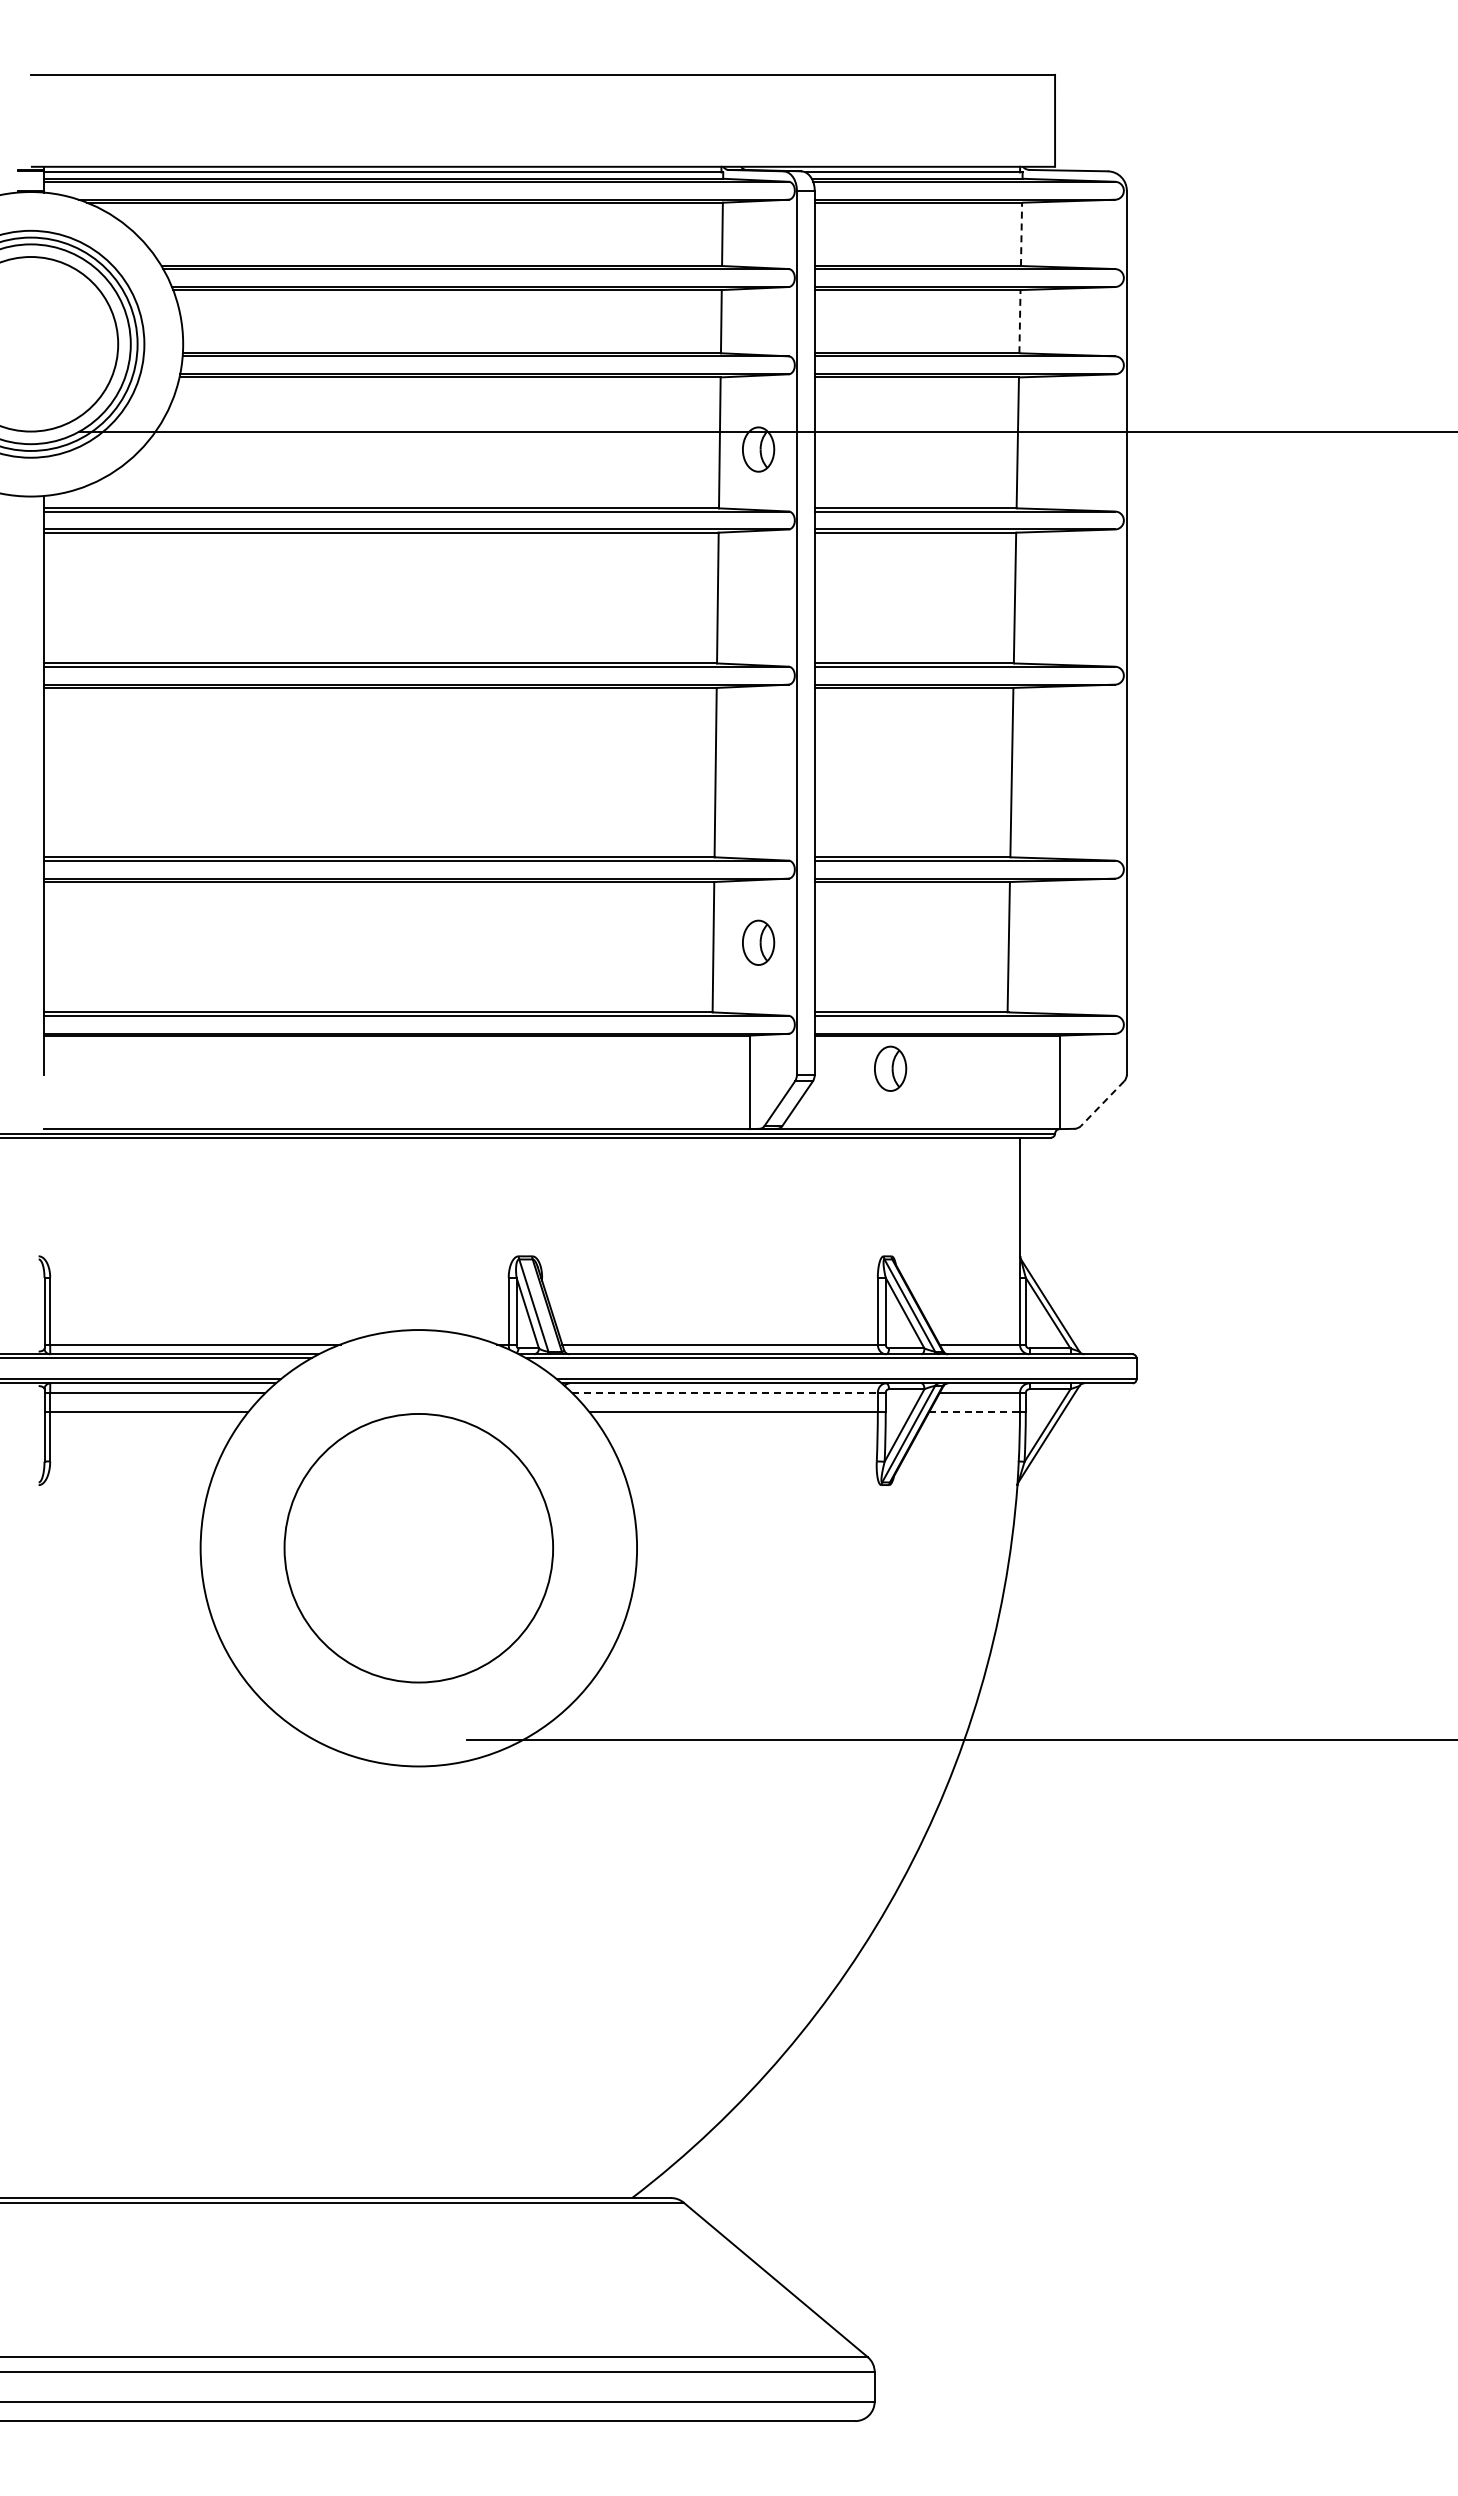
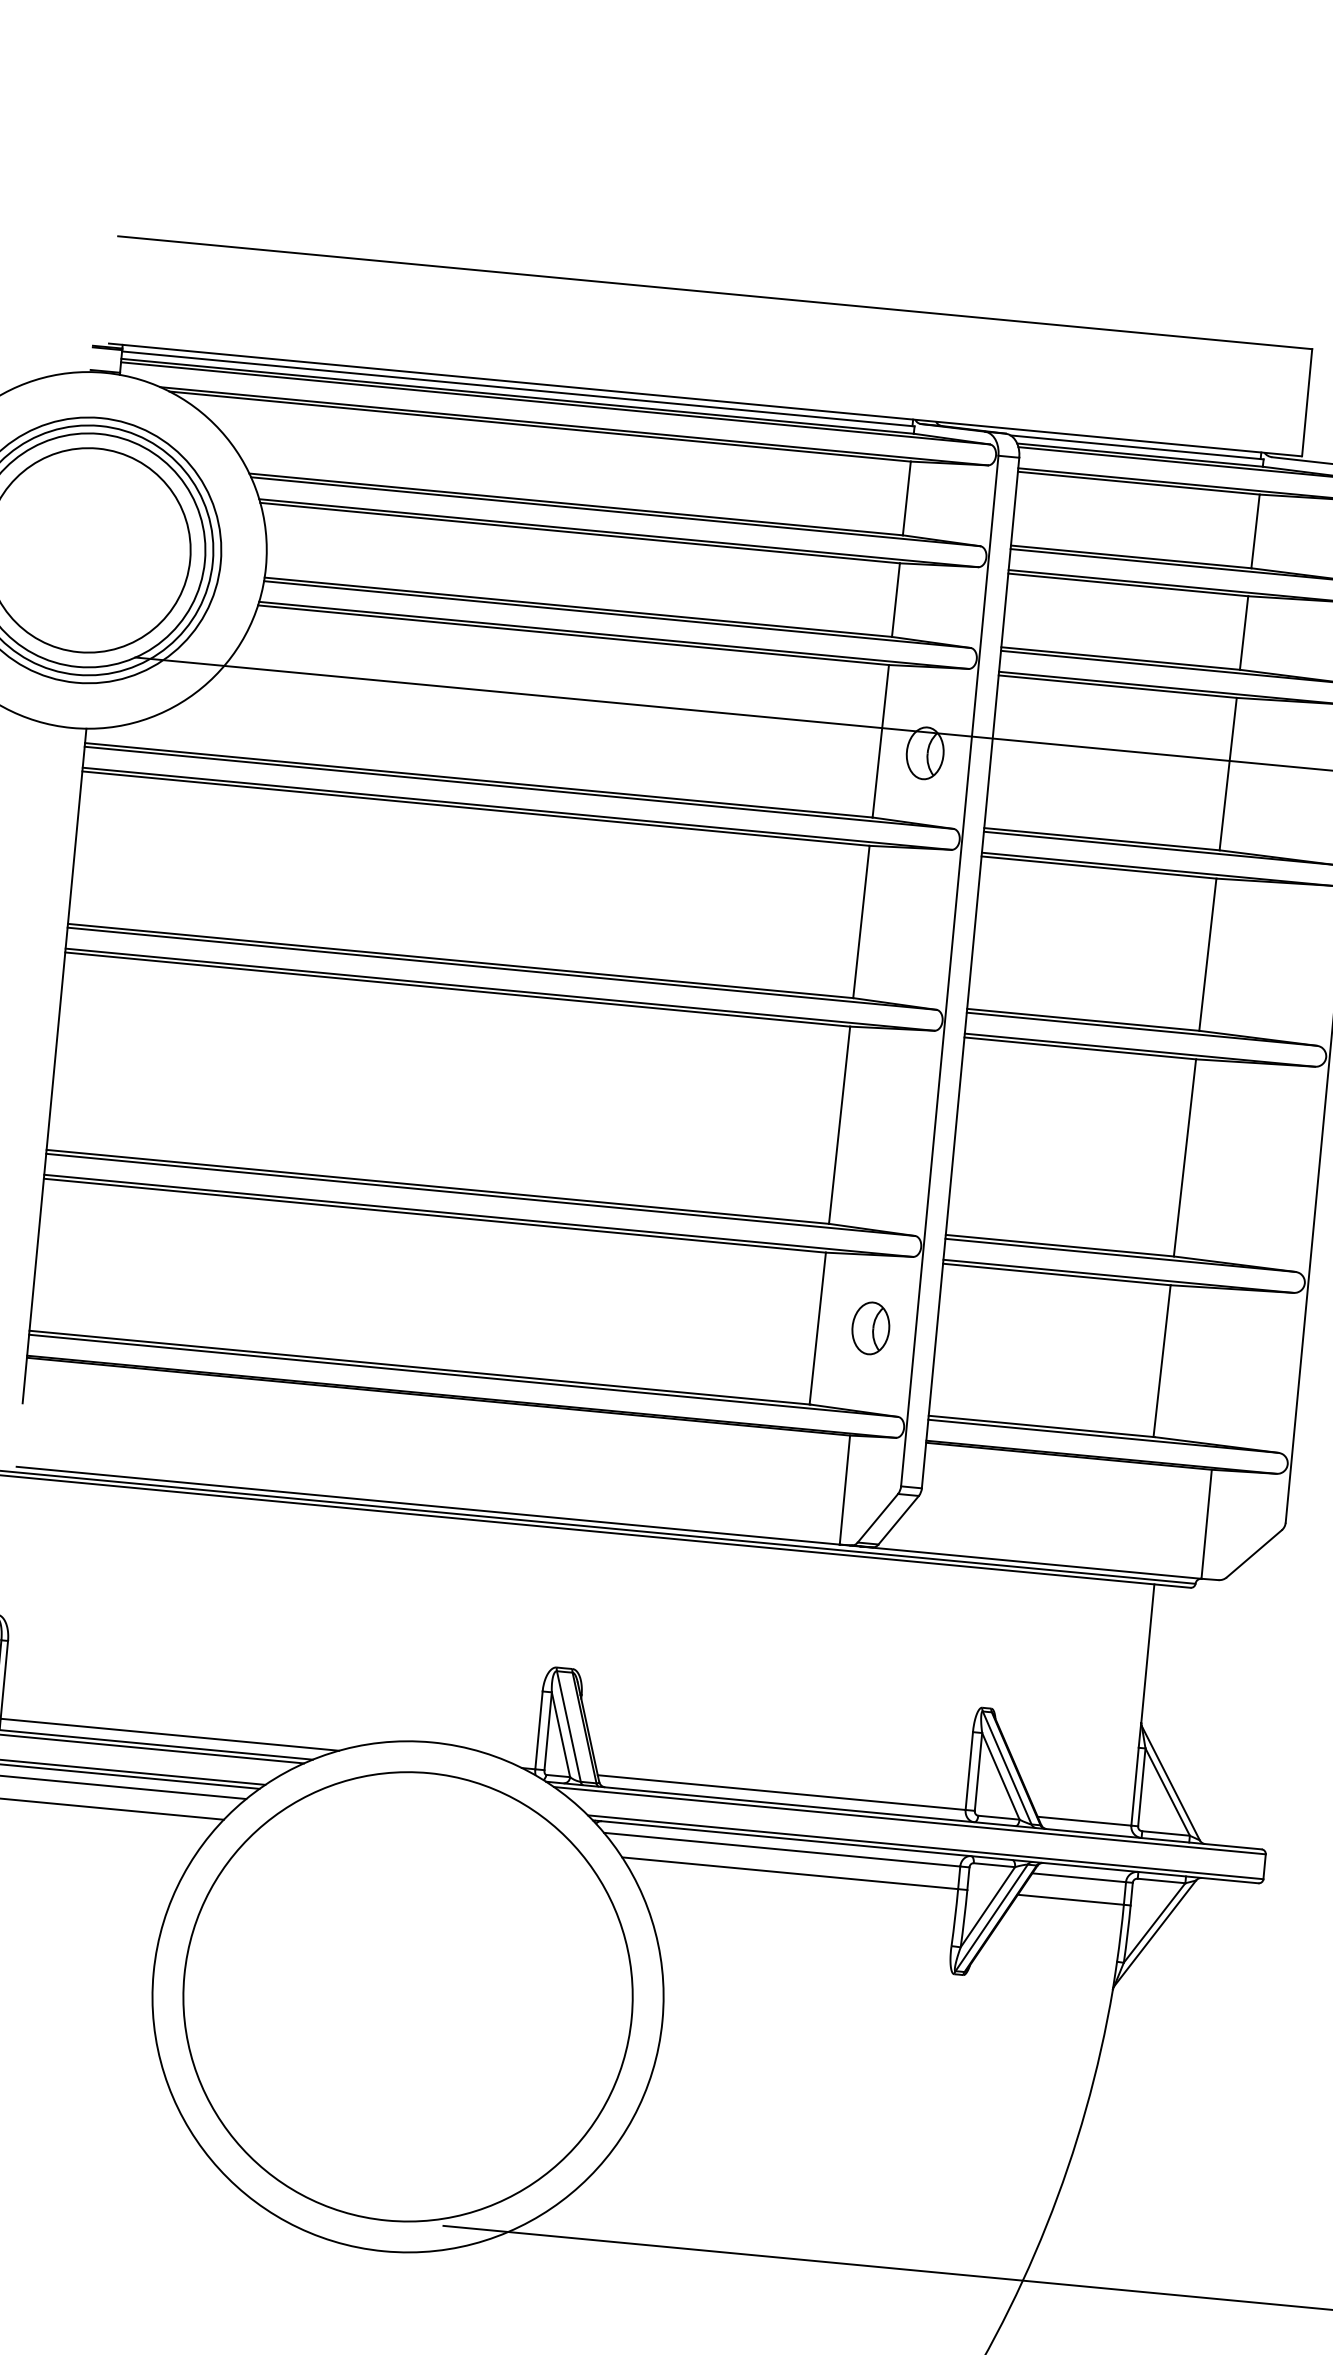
line: (1021, 234) -> (1255, 531), dashed -> solid
line: (1019, 321) -> (1243, 632), dashed -> solid
part: (890, 1068) -> (1010, 1489), removed
line: (1102, 1103) -> (1254, 1553), dashed -> solid
line: (725, 1393) -> (782, 1850), dashed -> solid
line: (974, 1412) -> (1070, 1899), dashed -> solid
circle: (418, 1548) -> (407, 1997), size x1.43

